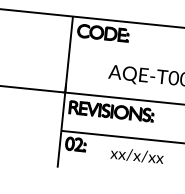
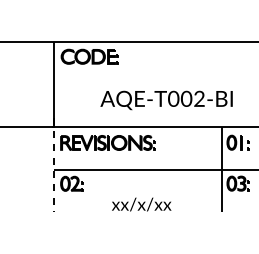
line: (61, 126) -> (54, 165), solid -> dashed
text: (137, 155) -> (141, 204), moved

